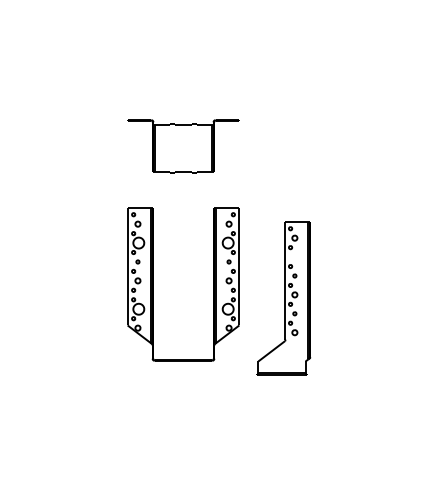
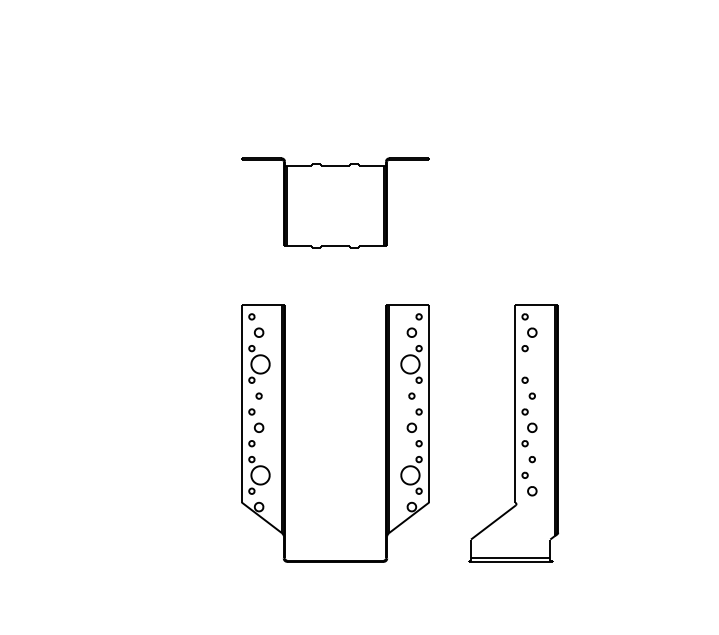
part: (283, 298) -> (513, 433), moved

